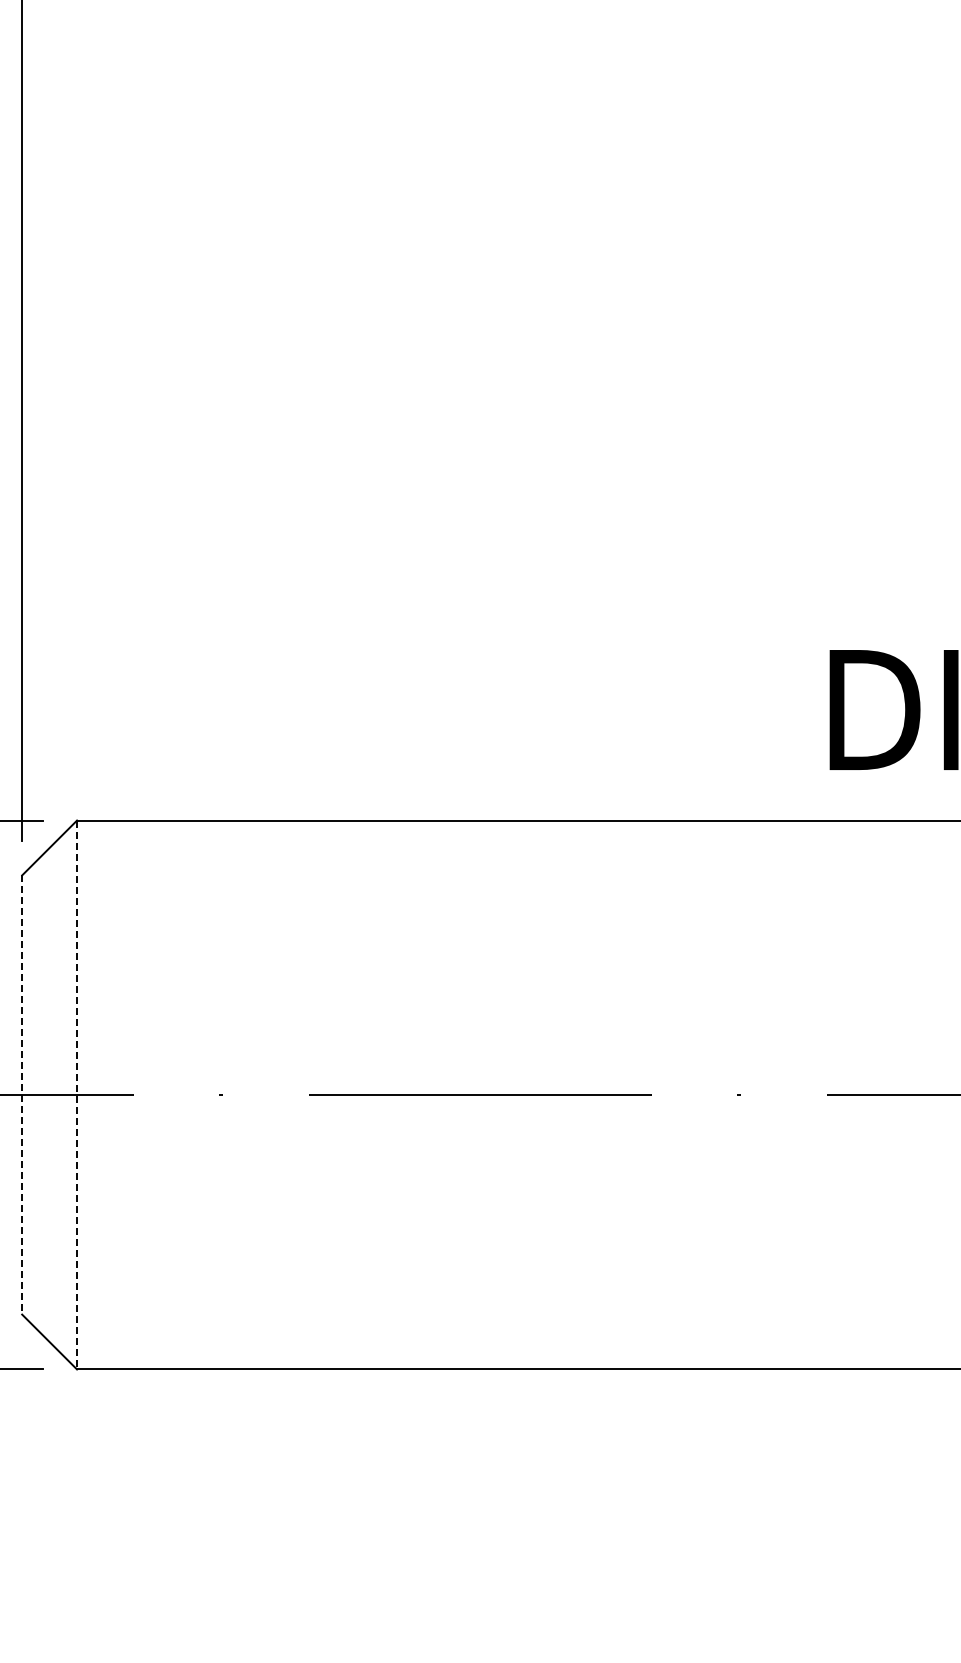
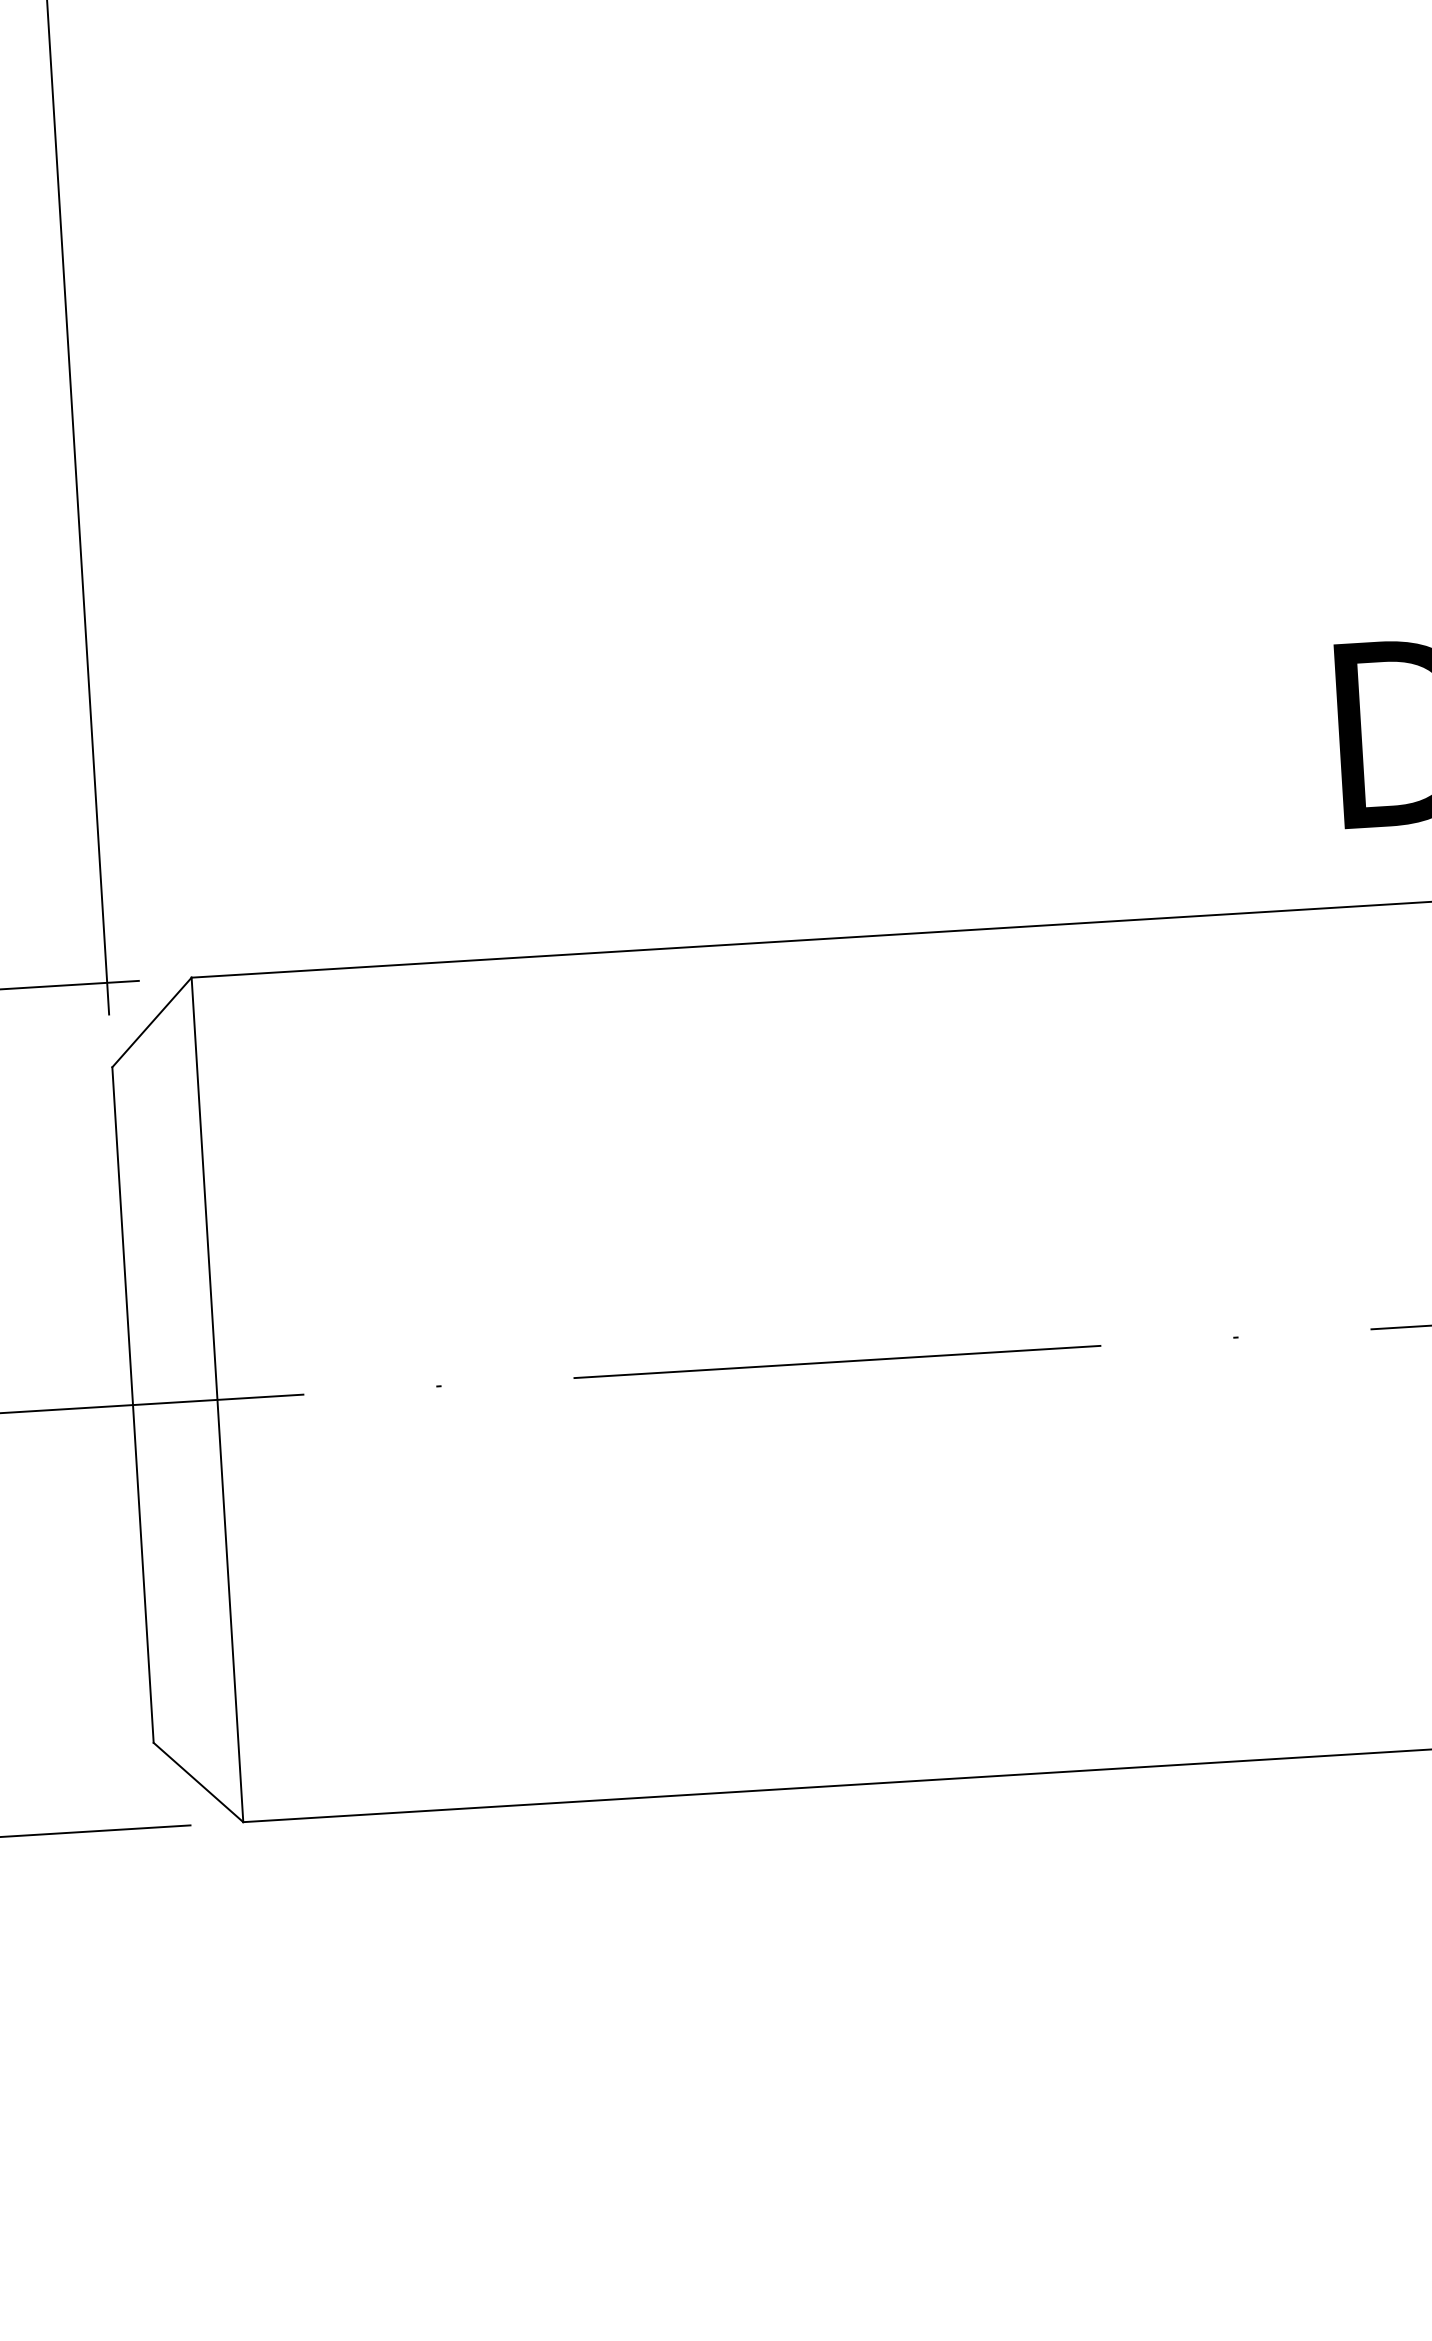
line: (22, 1095) -> (133, 1405), dashed -> solid
line: (77, 1095) -> (218, 1400), dashed -> solid

